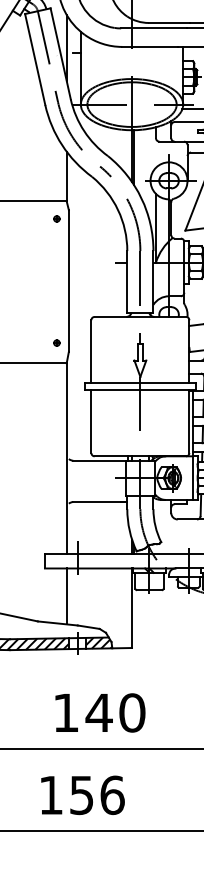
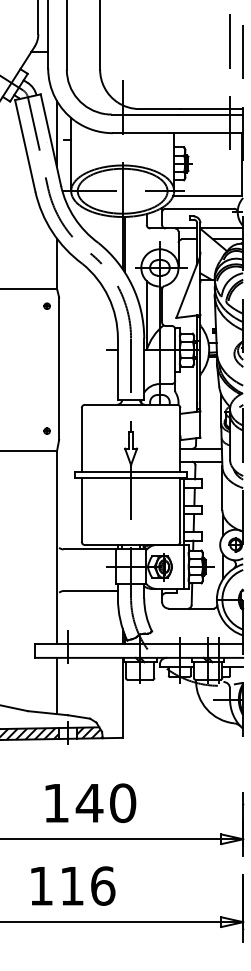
text: (81, 795) -> (71, 886), 156 -> 116

